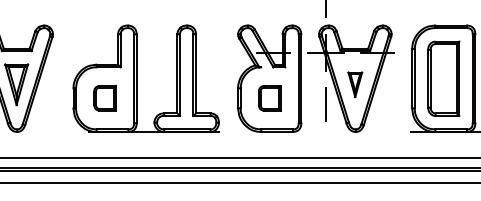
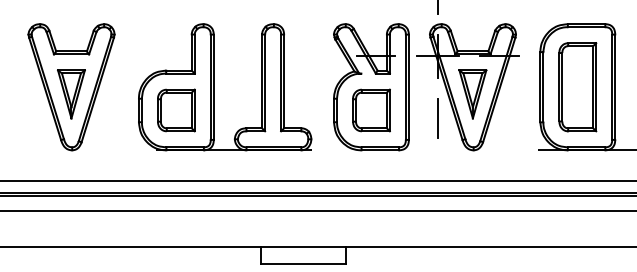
part: (354, 84) -> (472, 94), size x1.67
part: (105, 98) -> (176, 110), size x1.43
part: (269, 98) -> (371, 110), size x1.43

